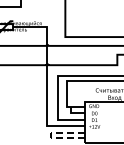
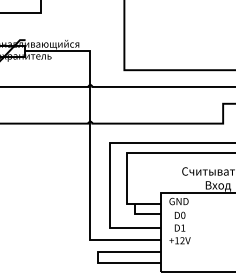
line: (51, 135) -> (98, 257), dashed -> solid

